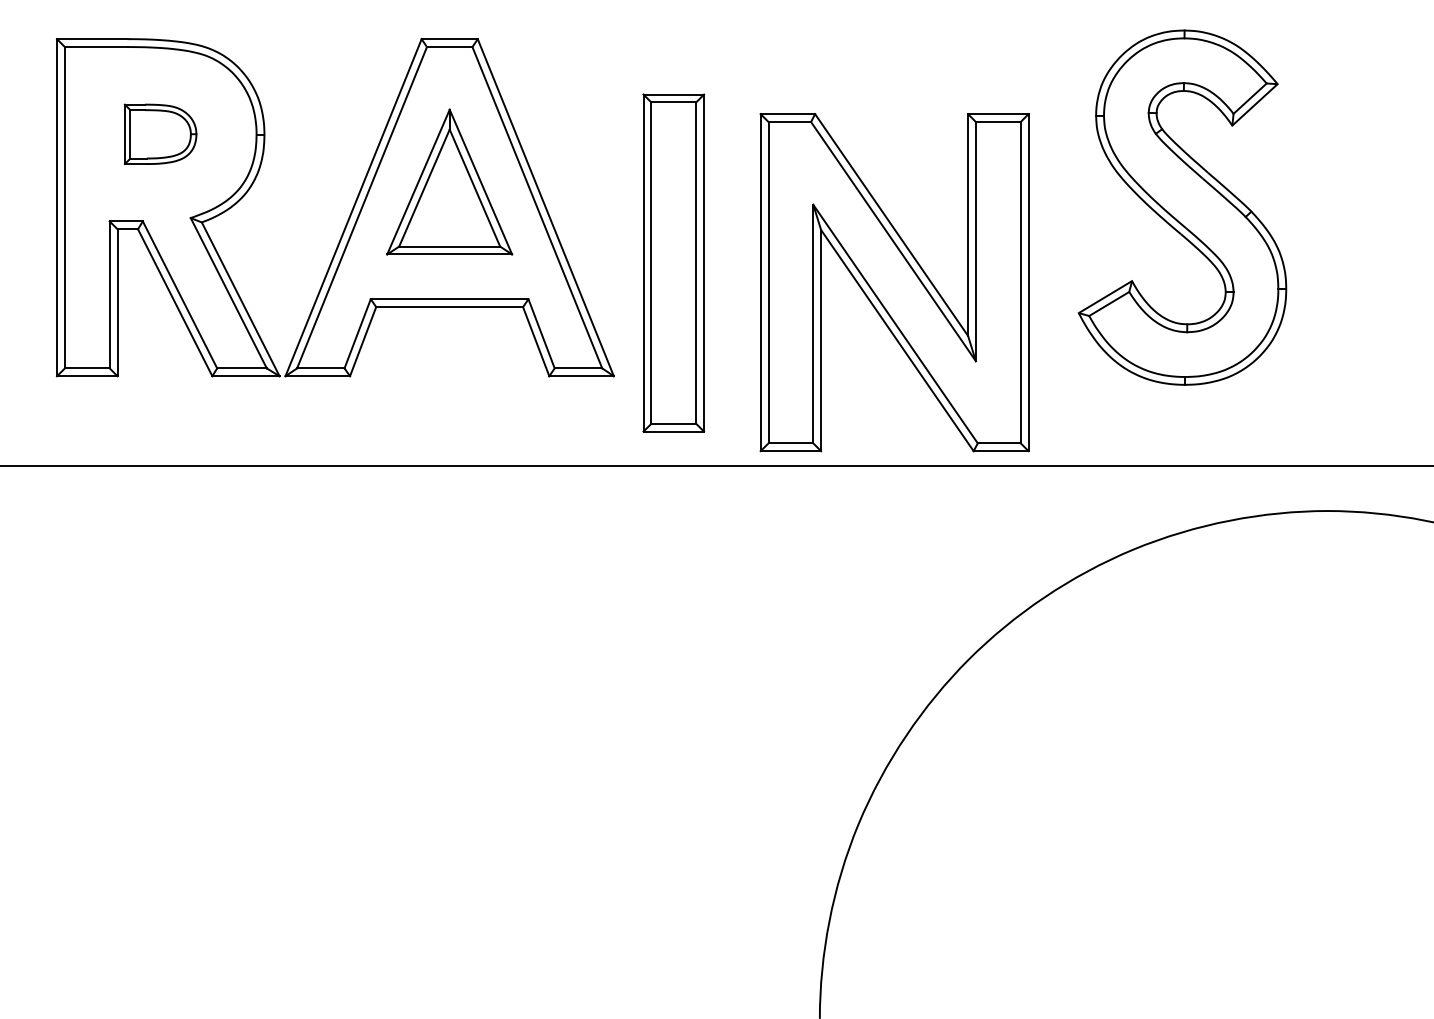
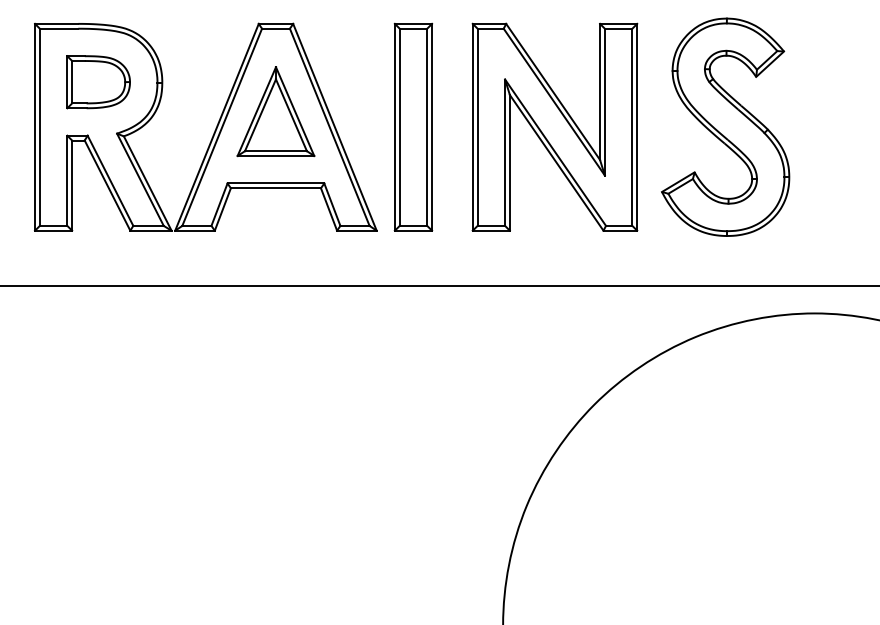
part: (160, 134) -> (98, 82), size x1.43
part: (673, 261) -> (413, 126), moved
part: (893, 281) -> (554, 126), moved

